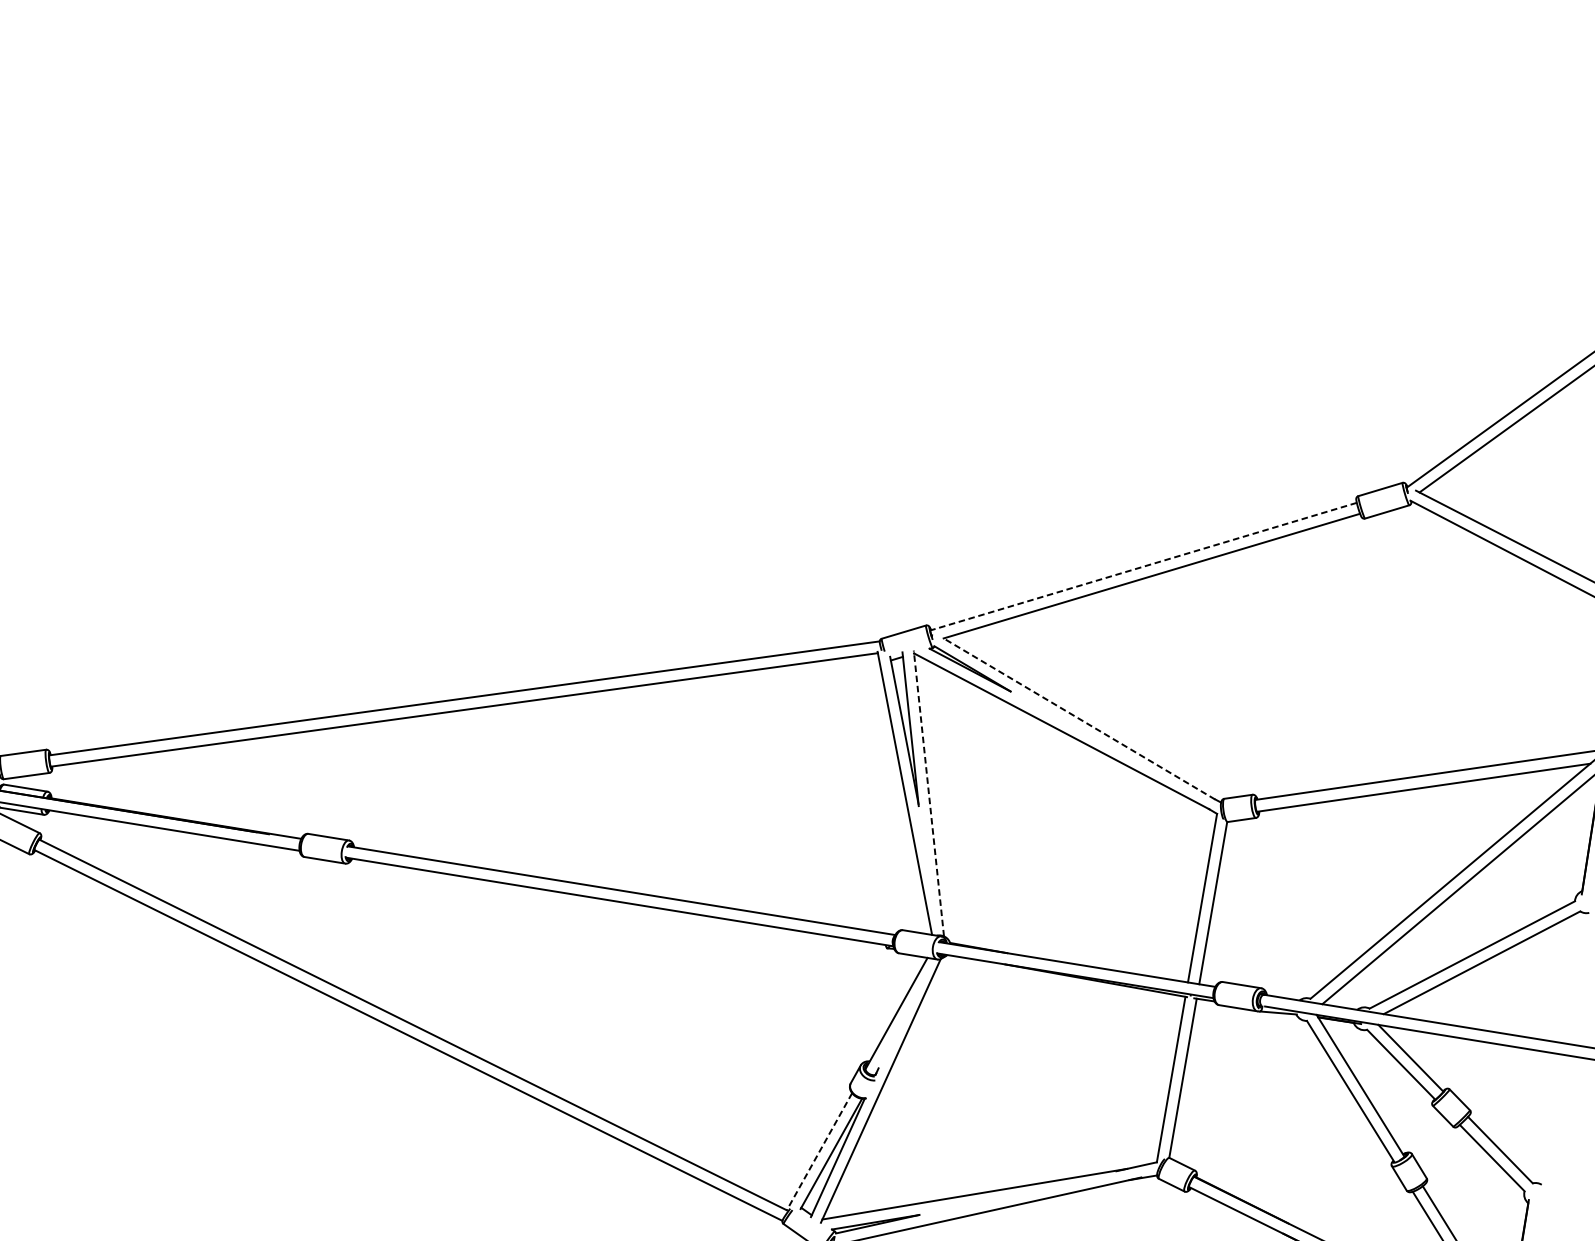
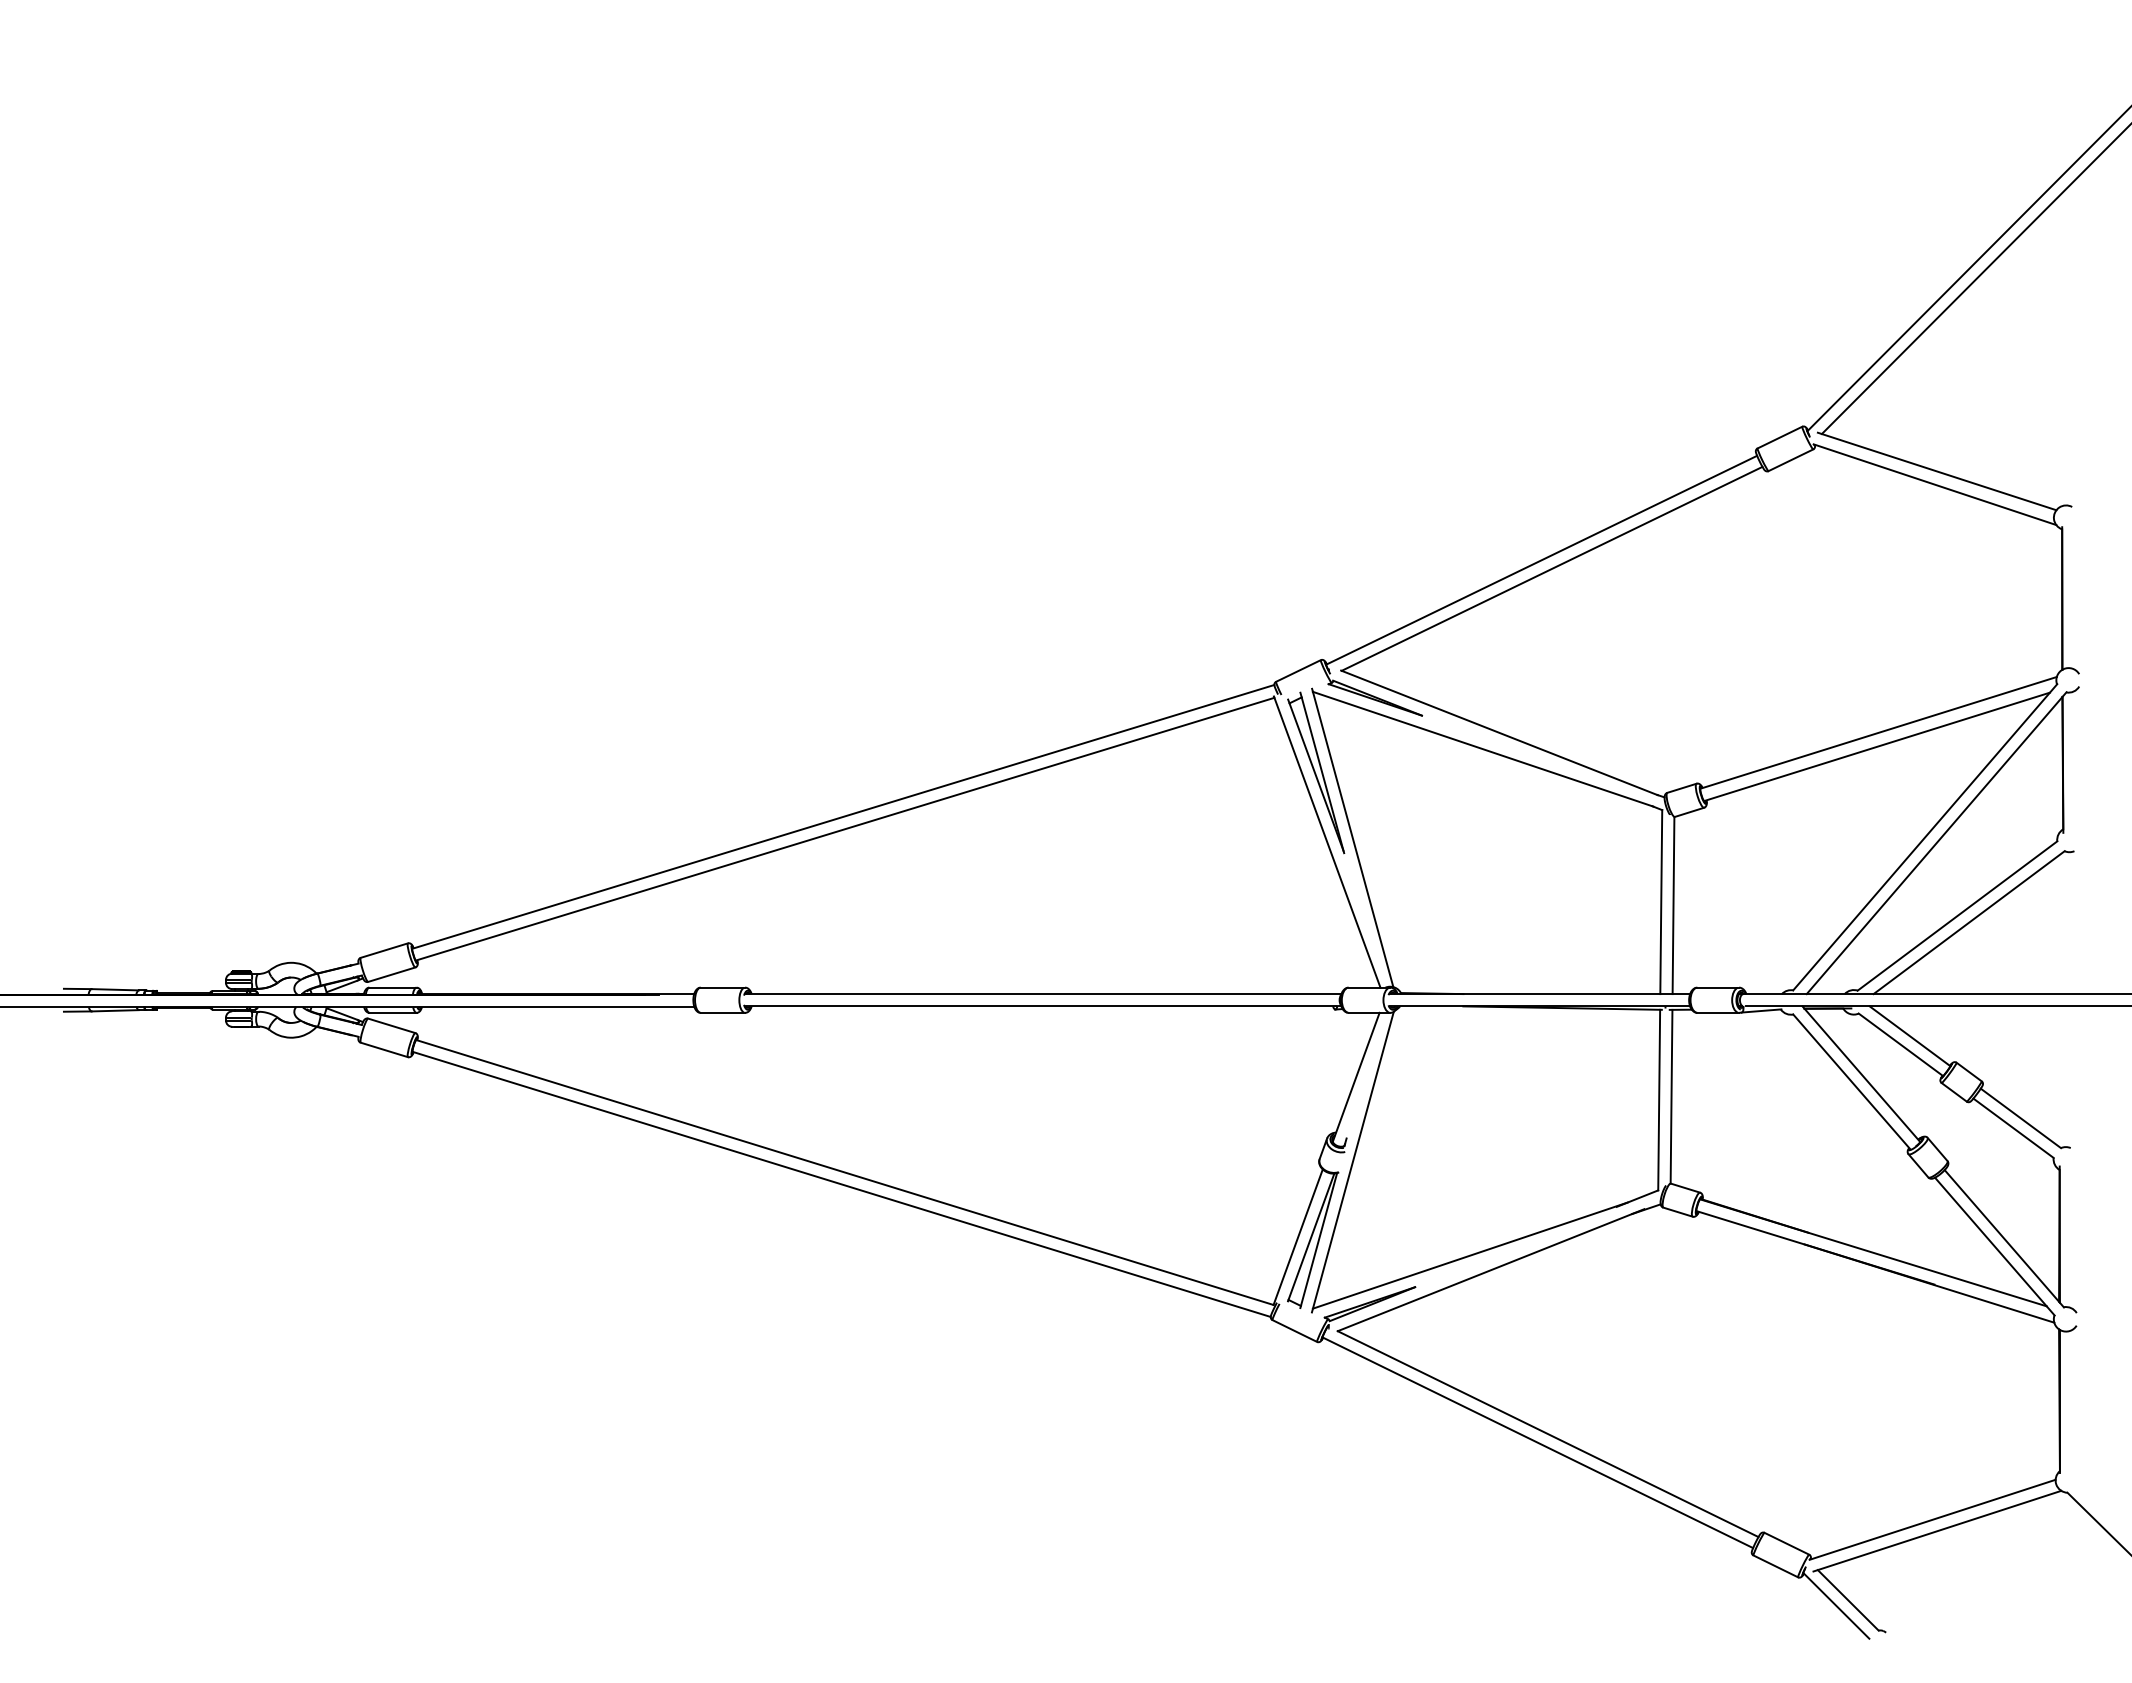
line: (1143, 566) -> (1541, 560), dashed -> solid
line: (1079, 718) -> (1499, 732), dashed -> solid
line: (928, 793) -> (1352, 838), dashed -> solid
line: (819, 1152) -> (1298, 1237), dashed -> solid

